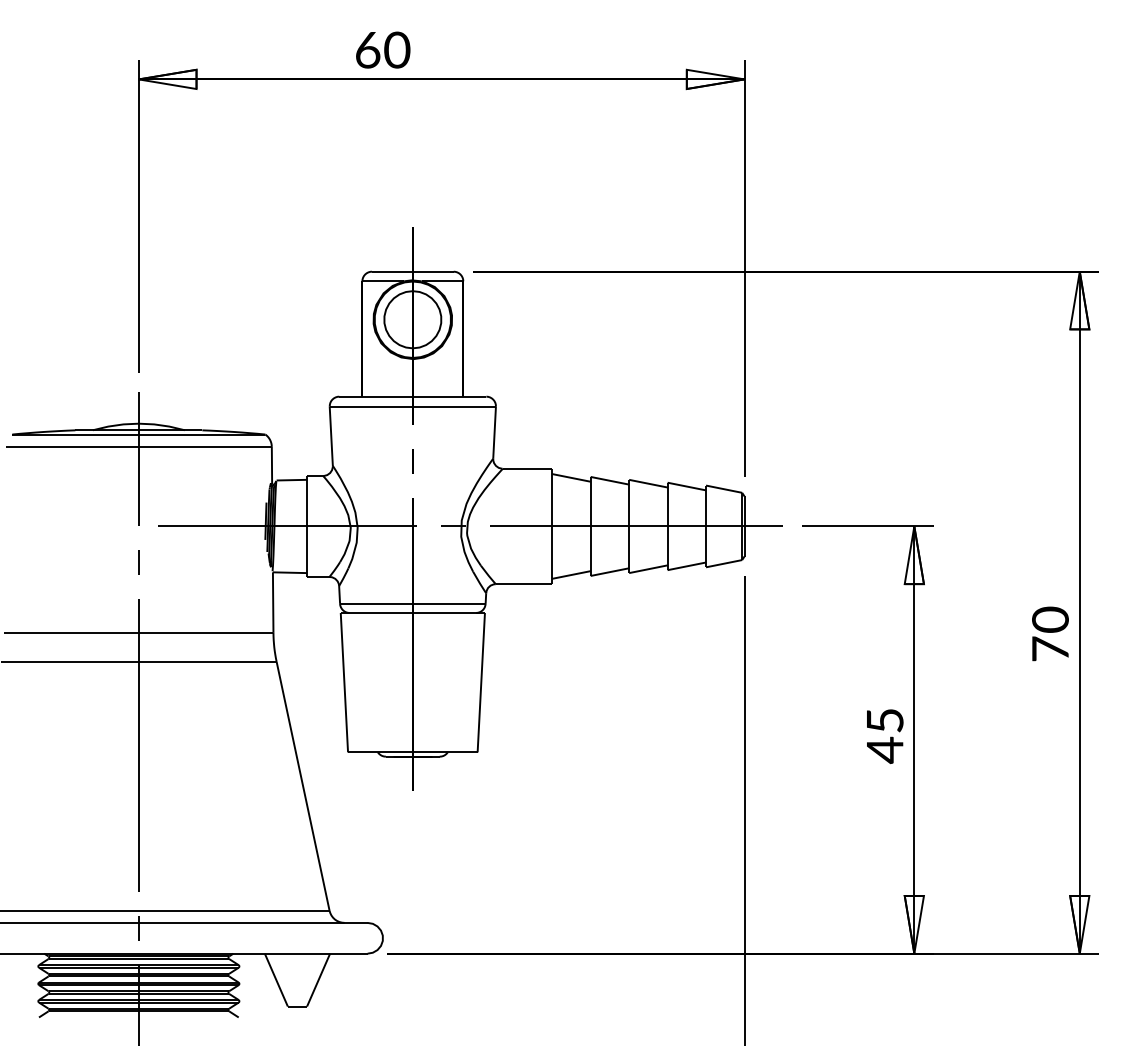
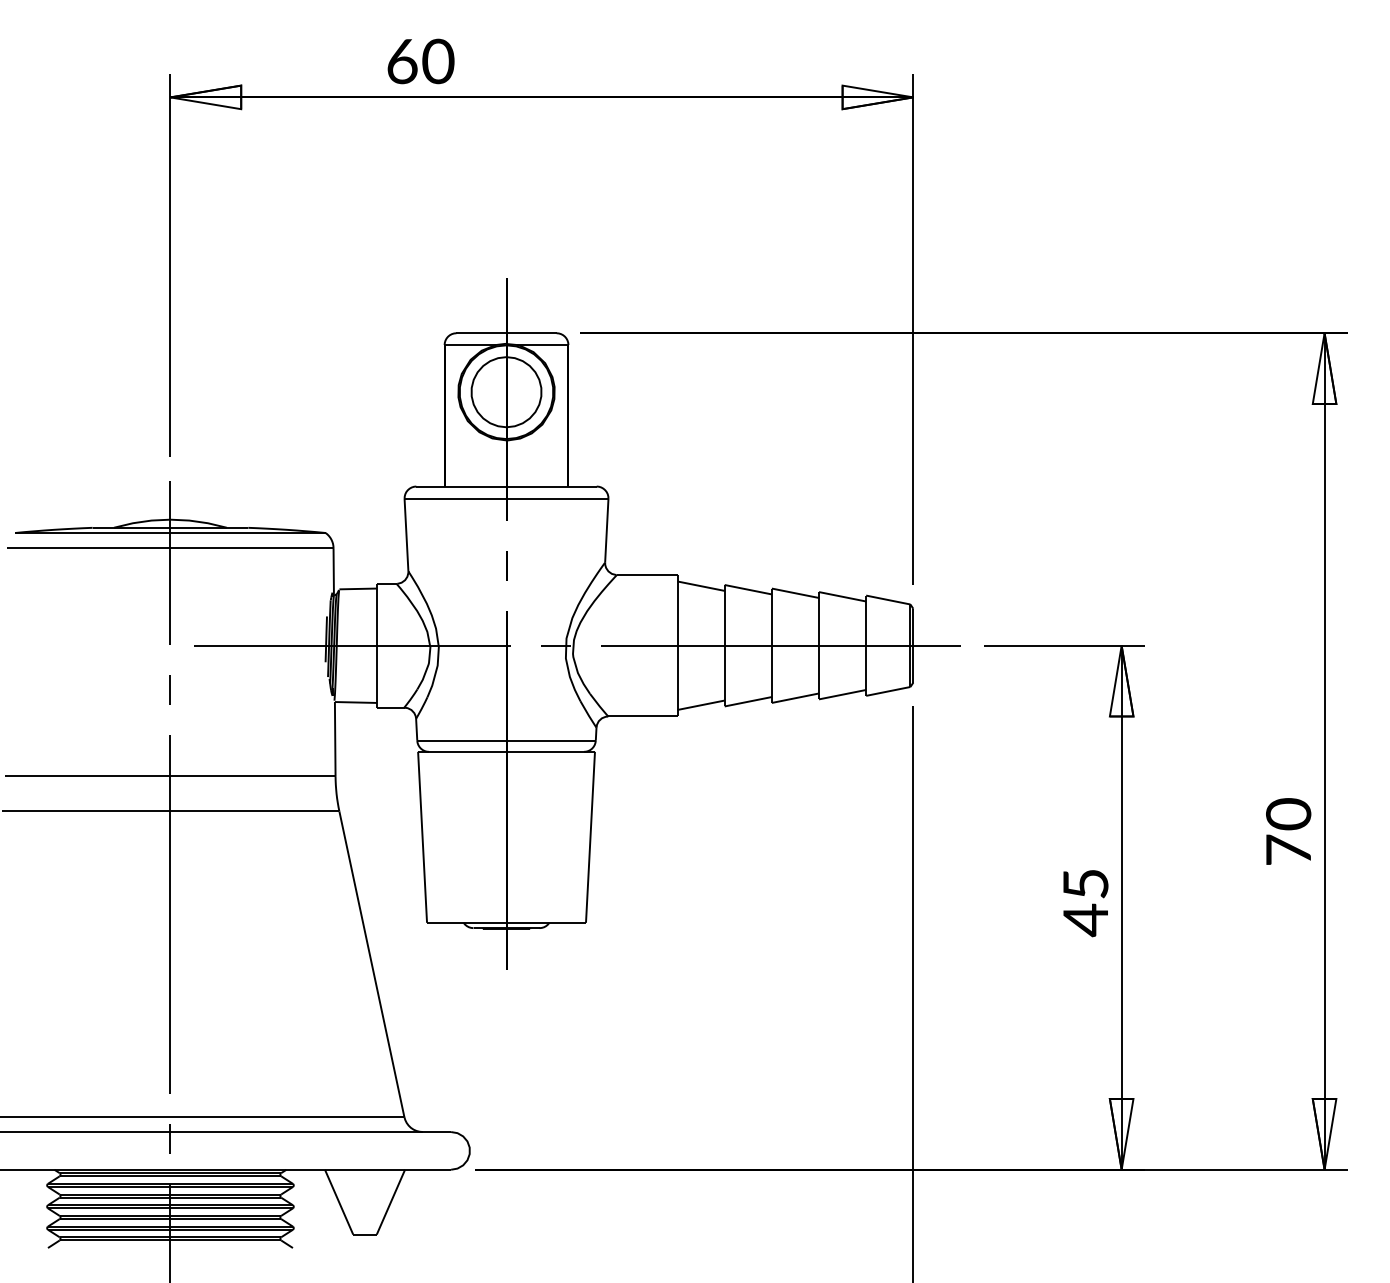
text: (383, 49) -> (421, 60), moved
text: (1050, 633) -> (1288, 831), moved

